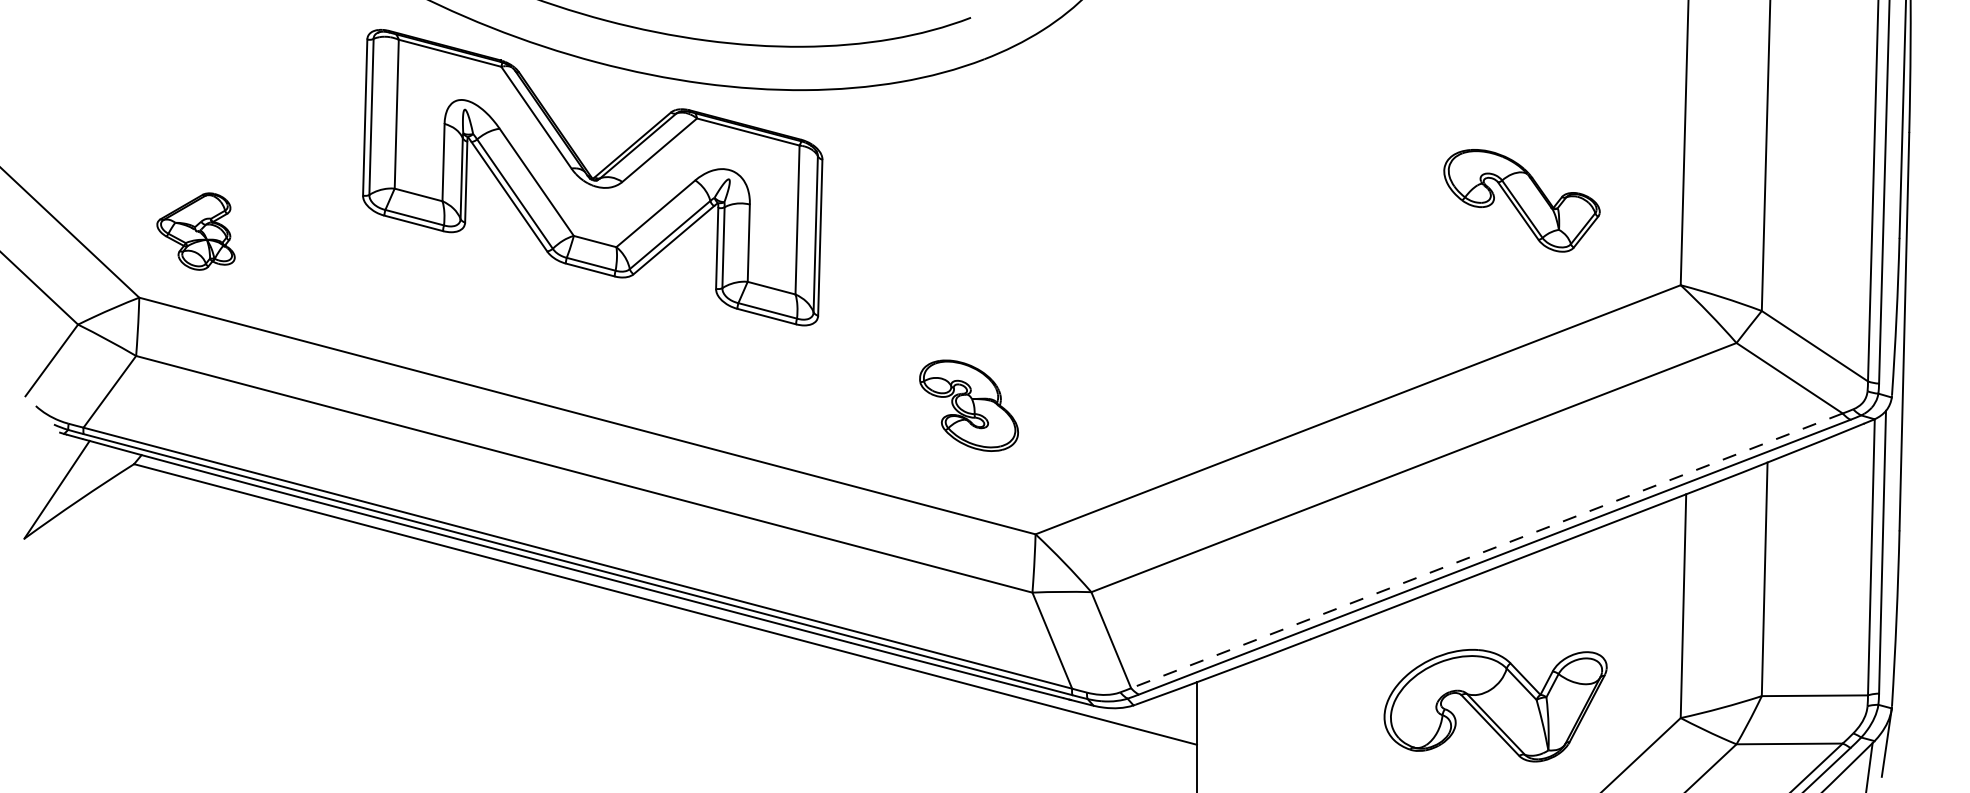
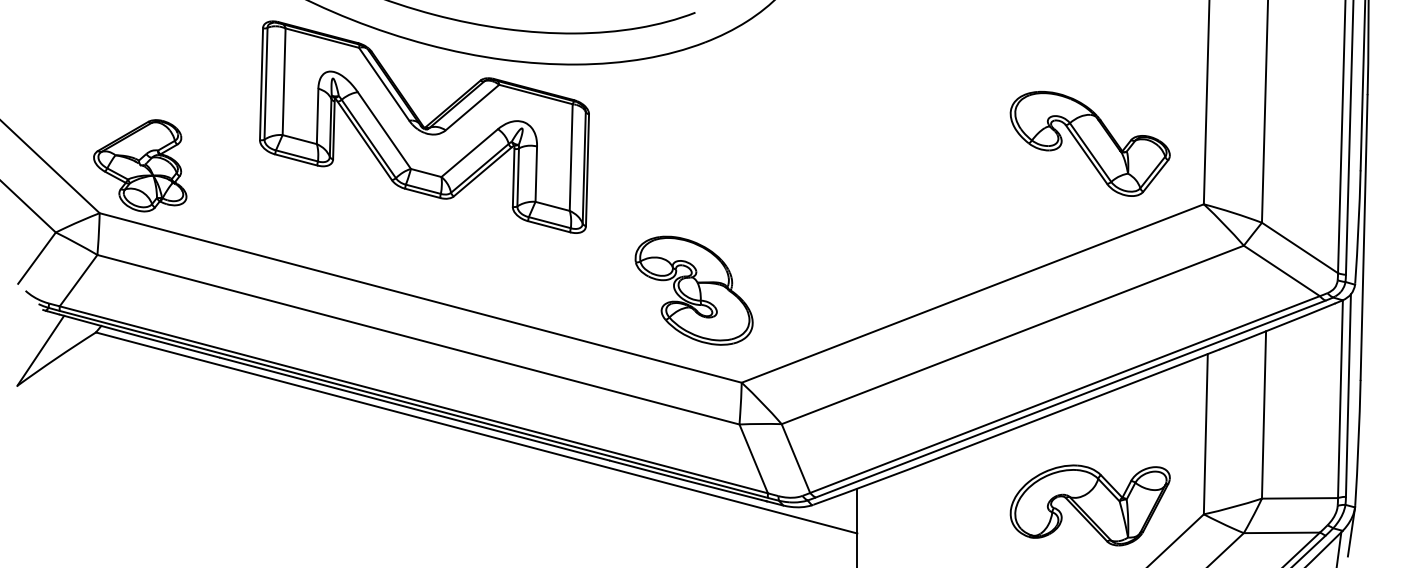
part: (1521, 200) -> (1089, 143), size x1.43
part: (196, 231) -> (140, 165), size x1.67
part: (968, 405) -> (693, 290), size x1.67
line: (1486, 550) -> (1064, 394), dashed -> solid
part: (1494, 705) -> (1089, 505), moved

